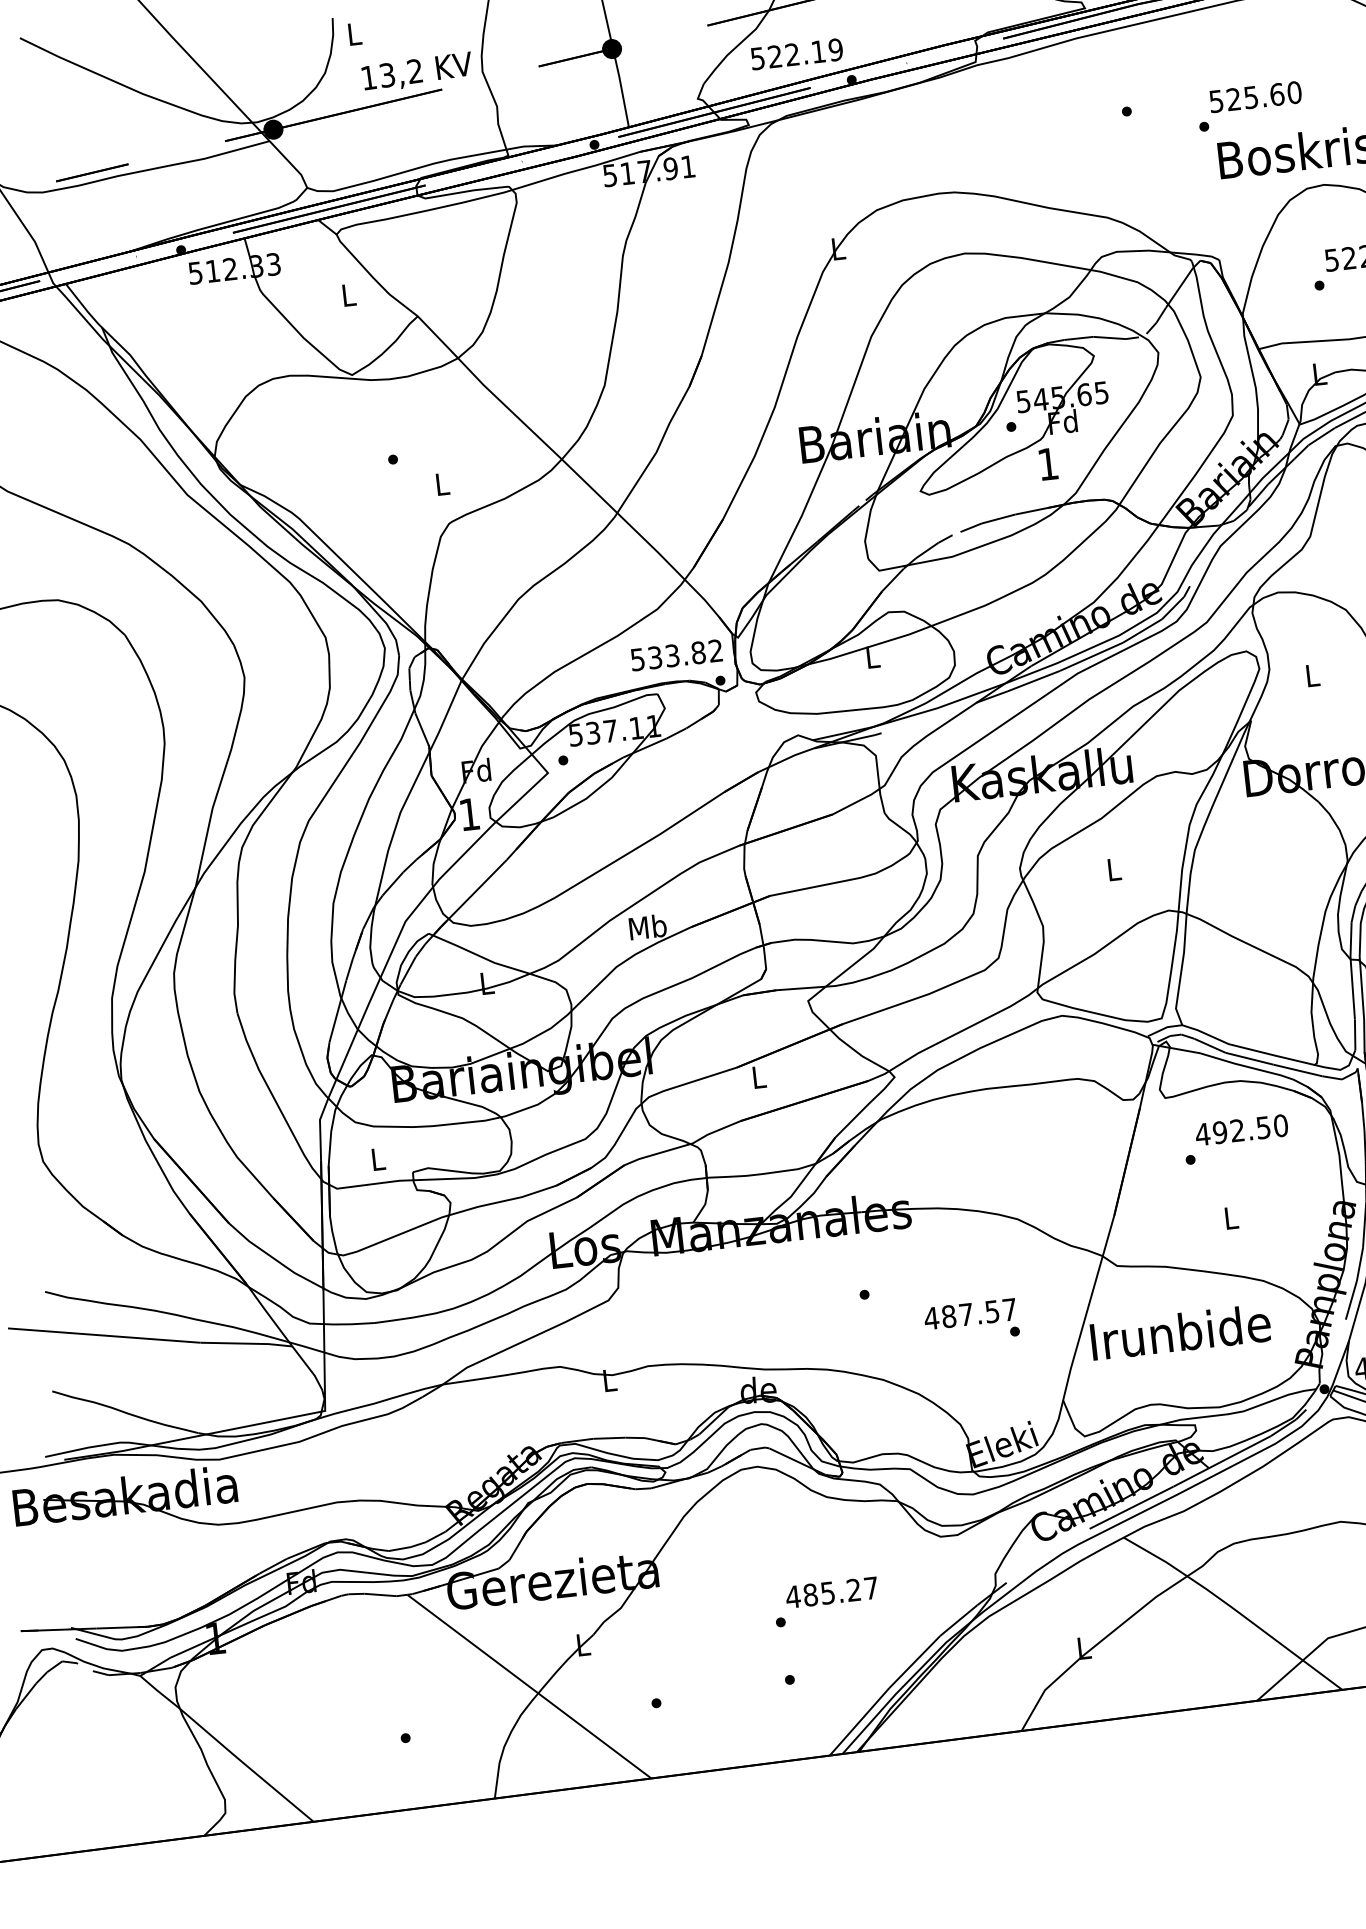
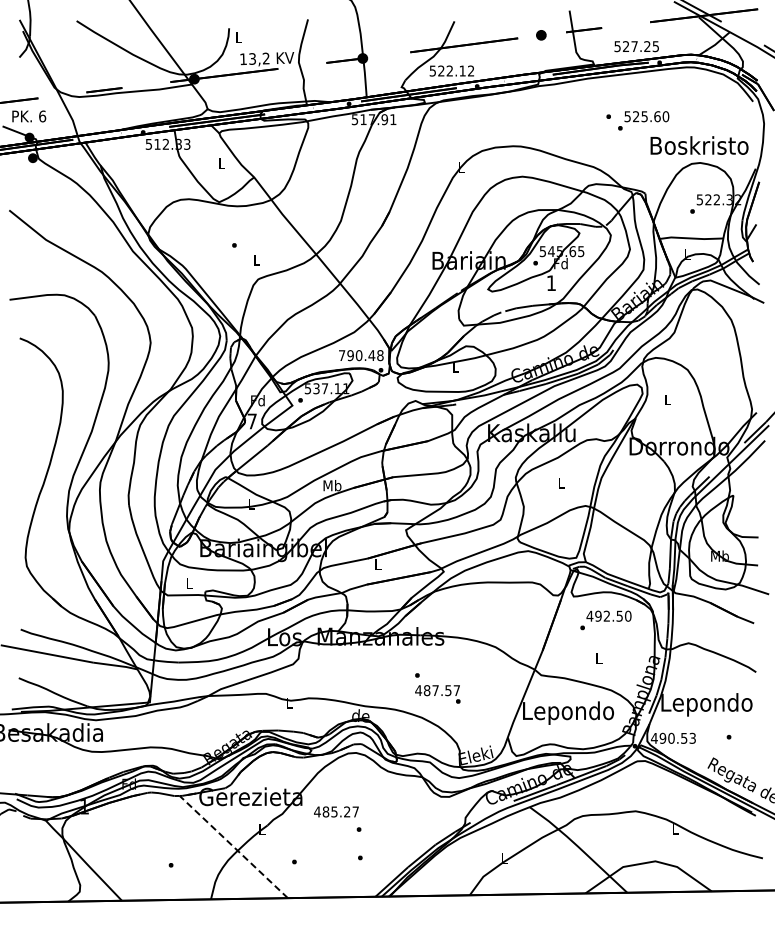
text: (834, 48) -> (470, 70), 522.19 -> 522.12
text: (1249, 105) -> (643, 120), moved
text: (677, 655) -> (361, 355), 533.82 -> 790.48
text: (468, 814) -> (251, 421), 1 -> 7
text: (971, 1322) -> (437, 694), moved
text: (1181, 1335) -> (568, 712), Irunbide -> Lepondo
text: (831, 1591) -> (336, 811), moved
line: (528, 1685) -> (233, 846), solid -> dashed

